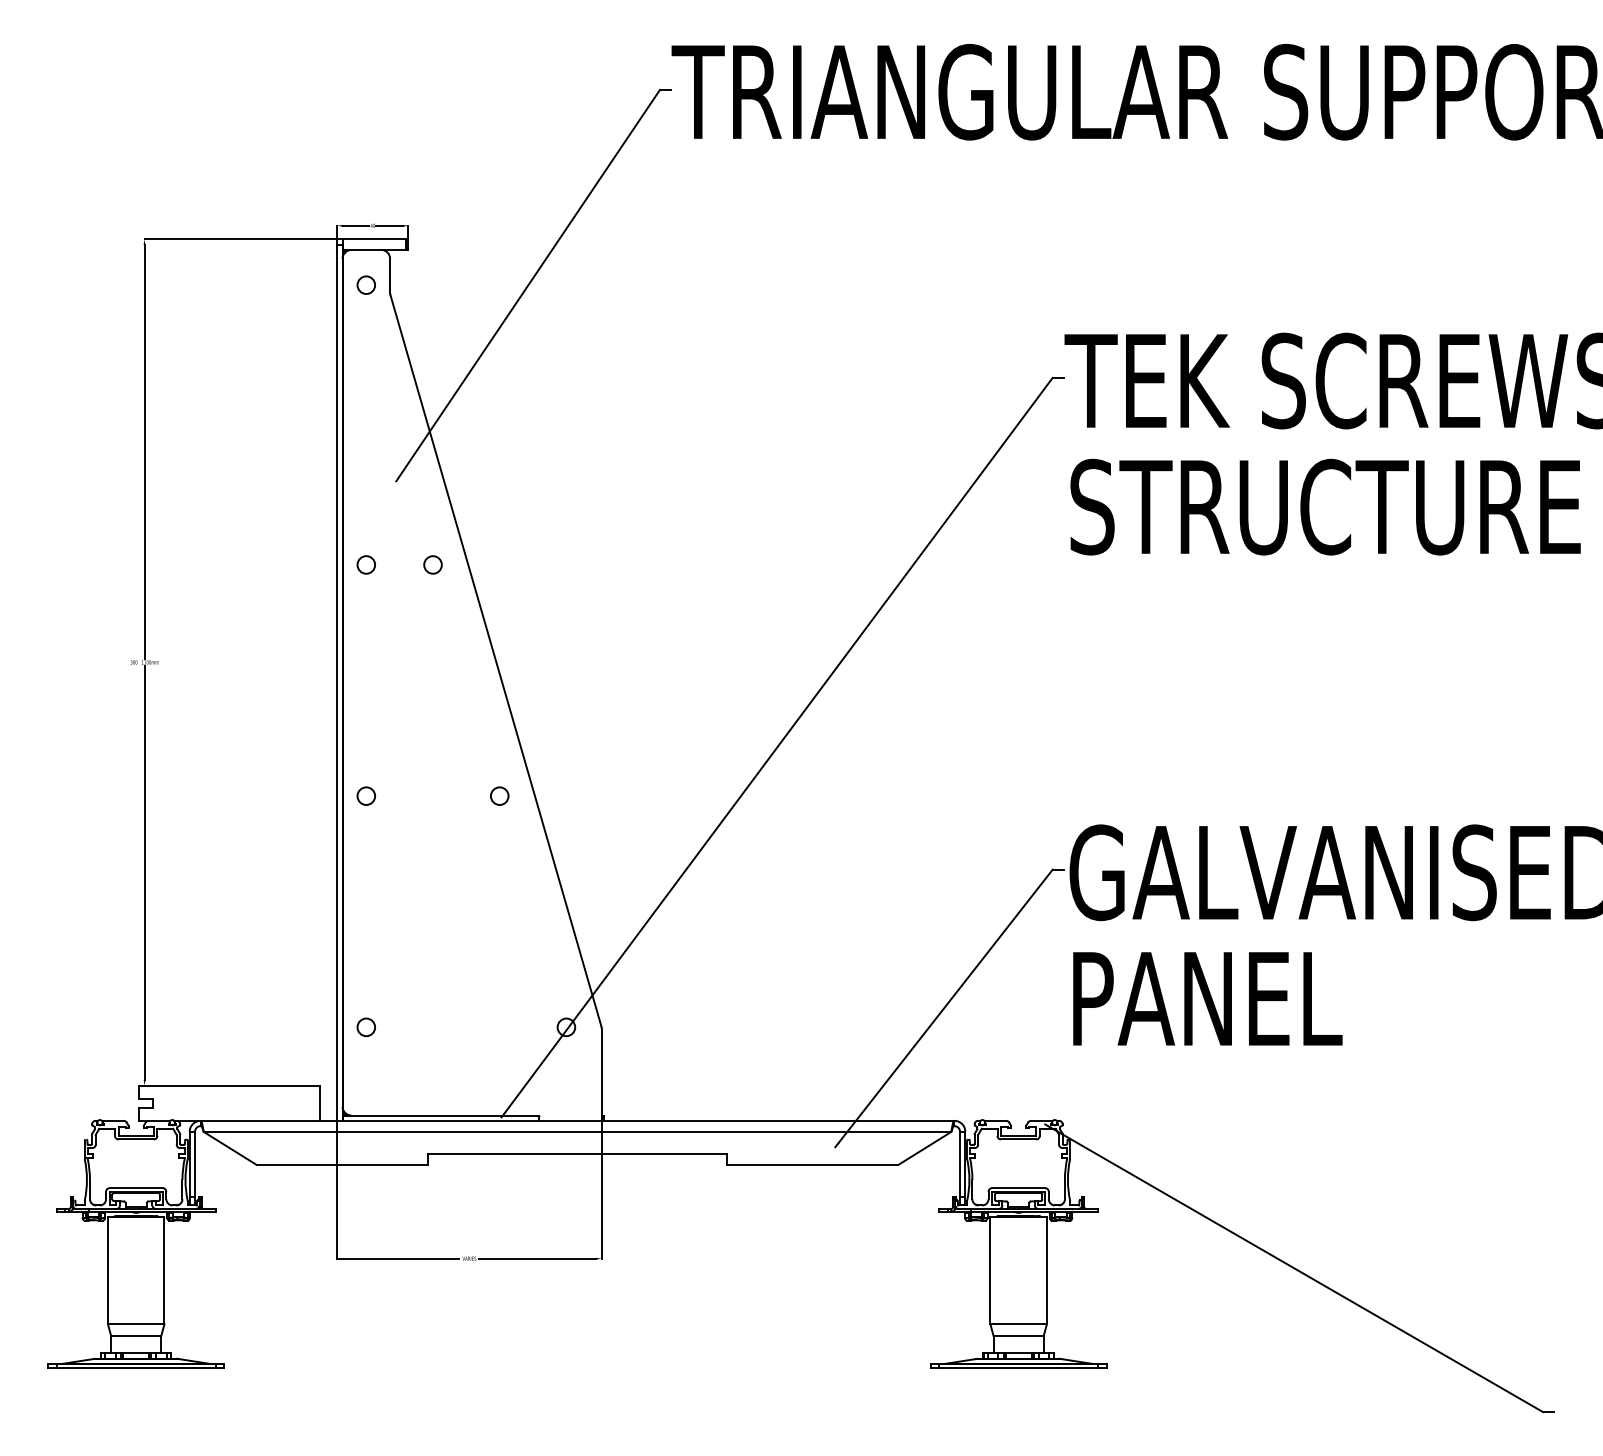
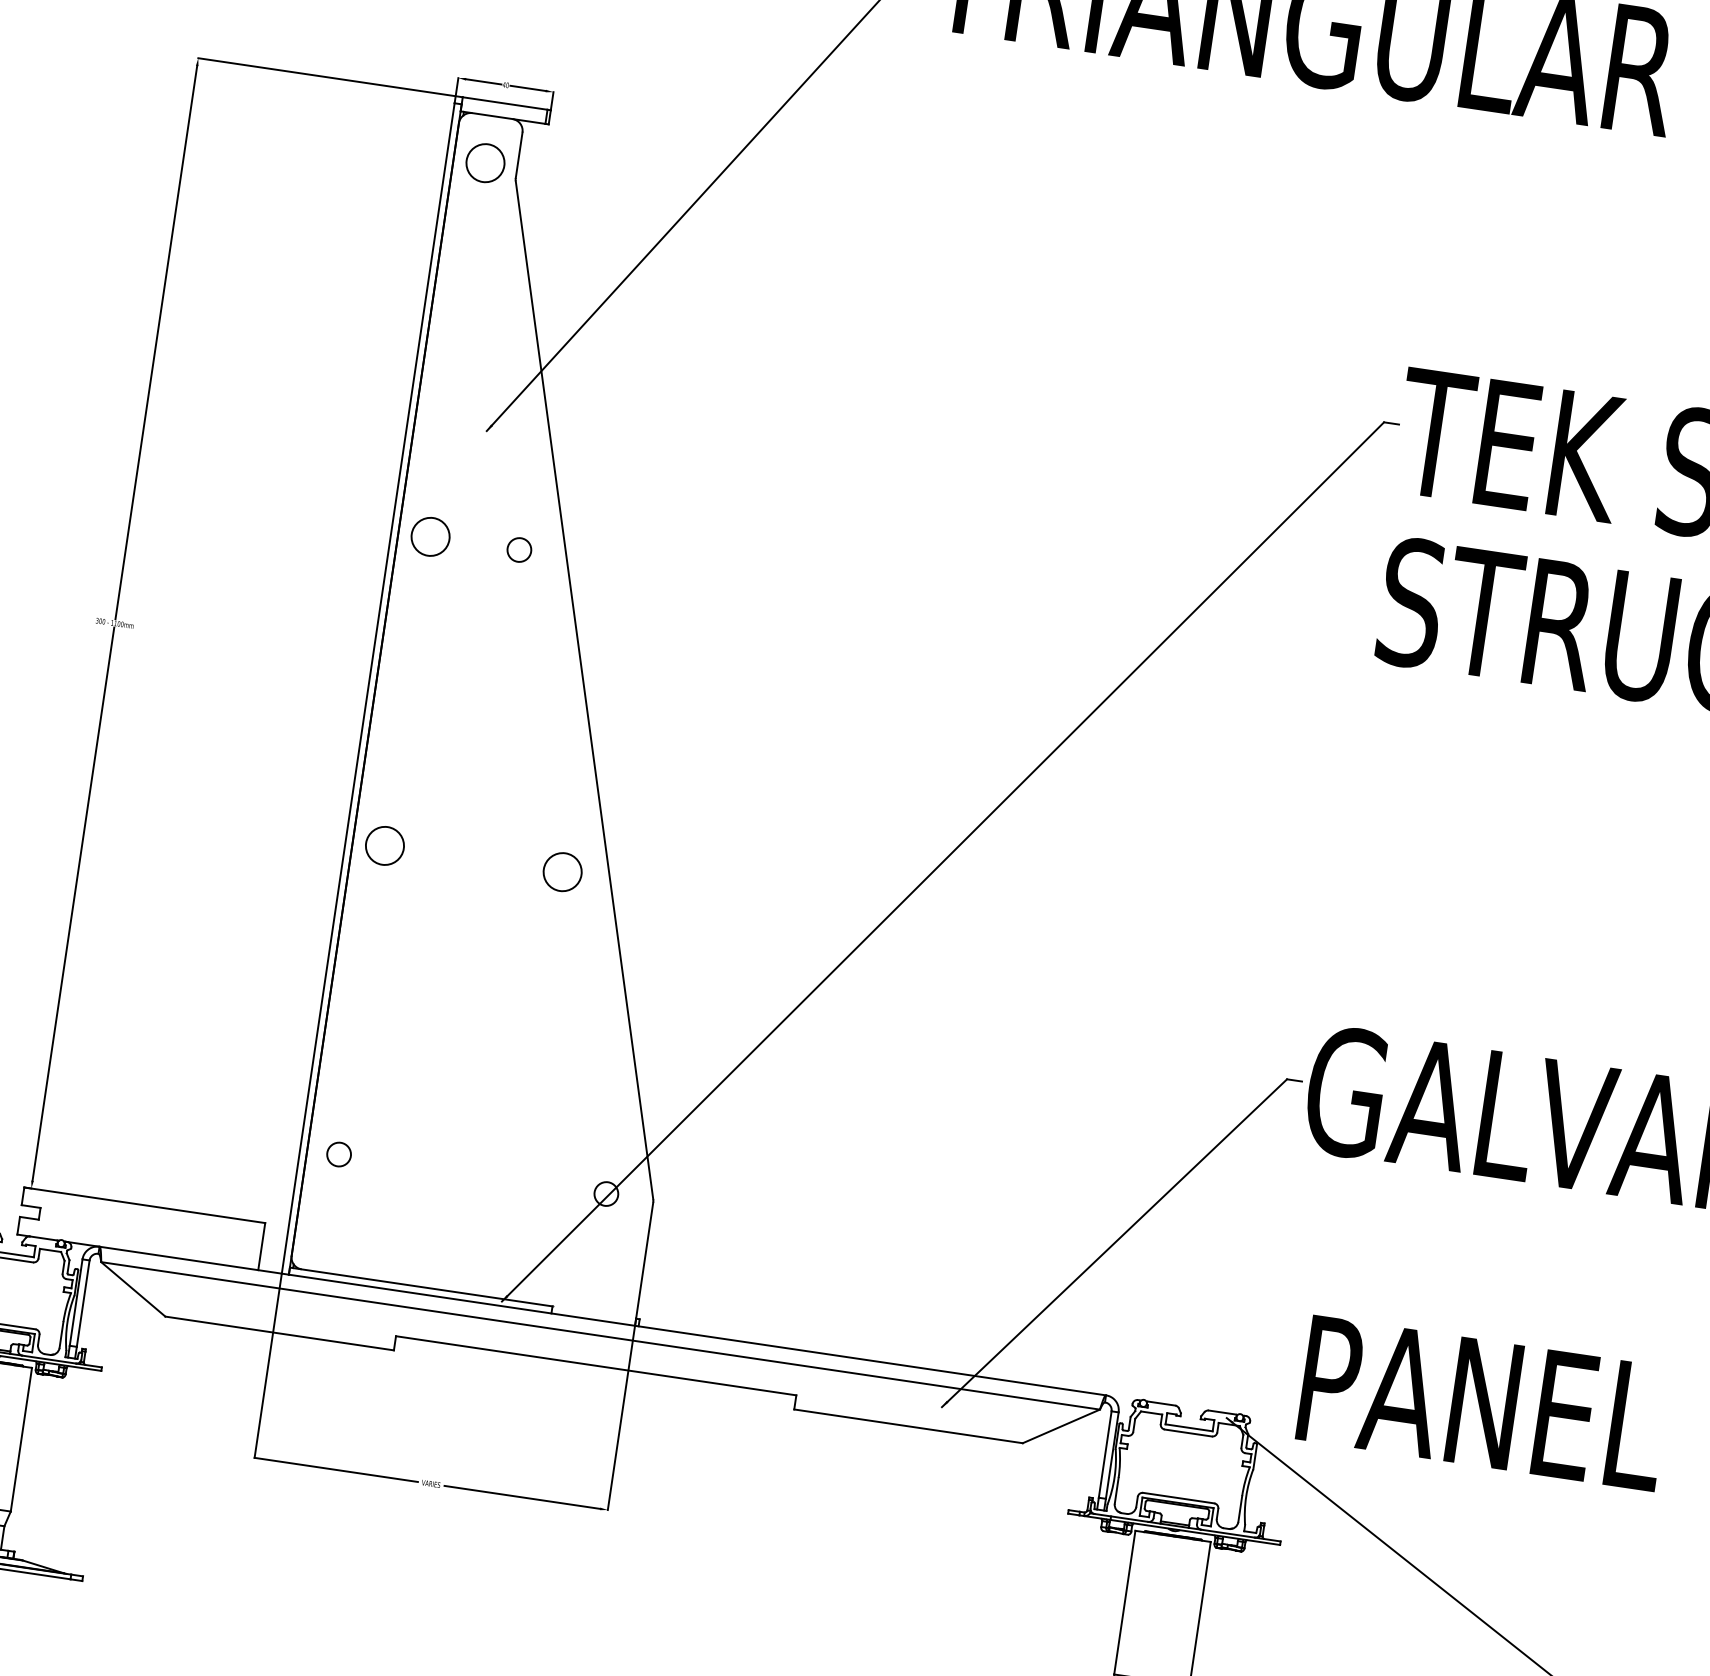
circle: (366, 285) -> (485, 163), size x1.6
circle: (365, 564) -> (429, 536), size x1.6
circle: (365, 795) -> (383, 844), size x1.6
circle: (499, 795) -> (562, 871), size x1.6
text: (1207, 998) -> (1483, 1402), moved

